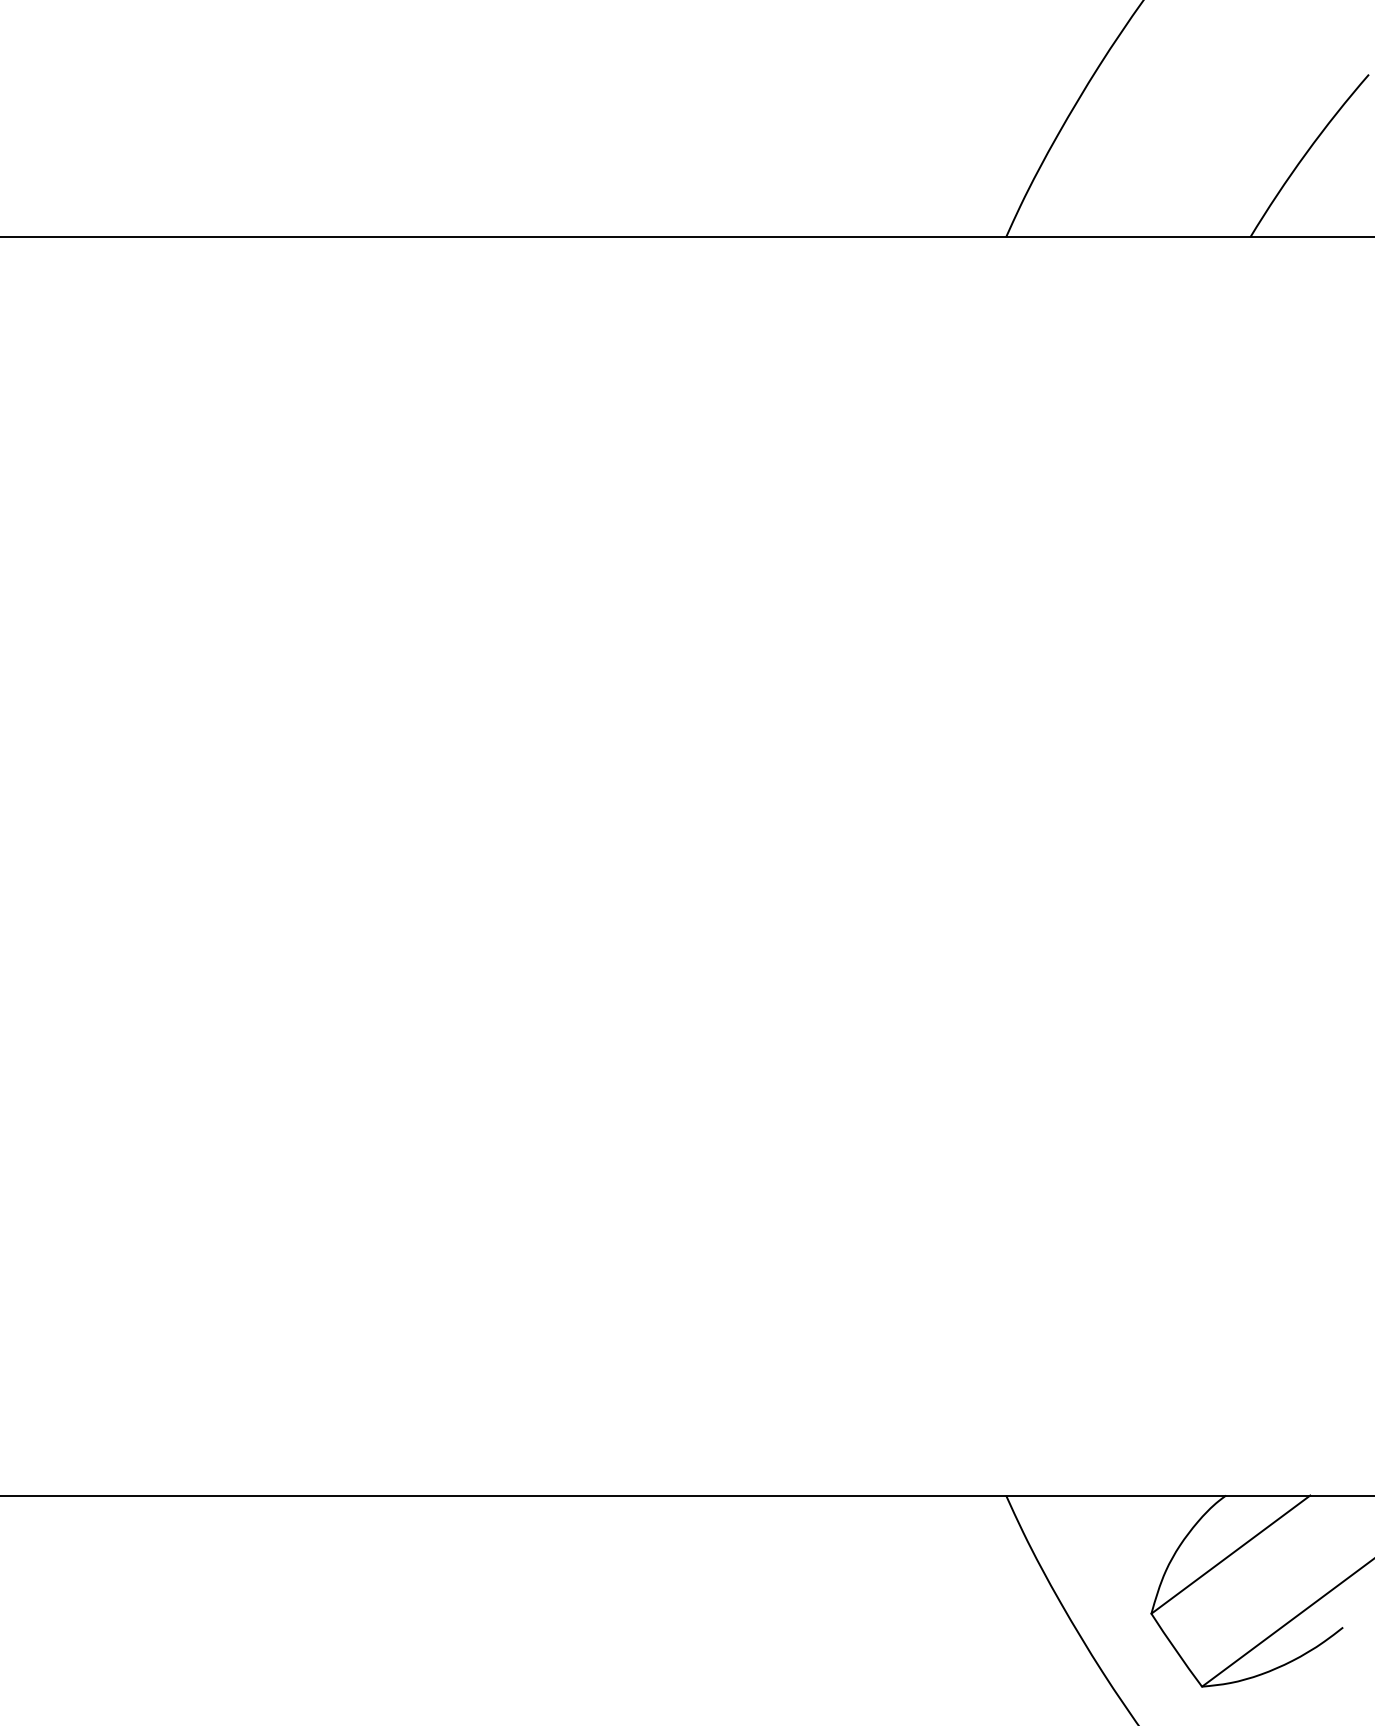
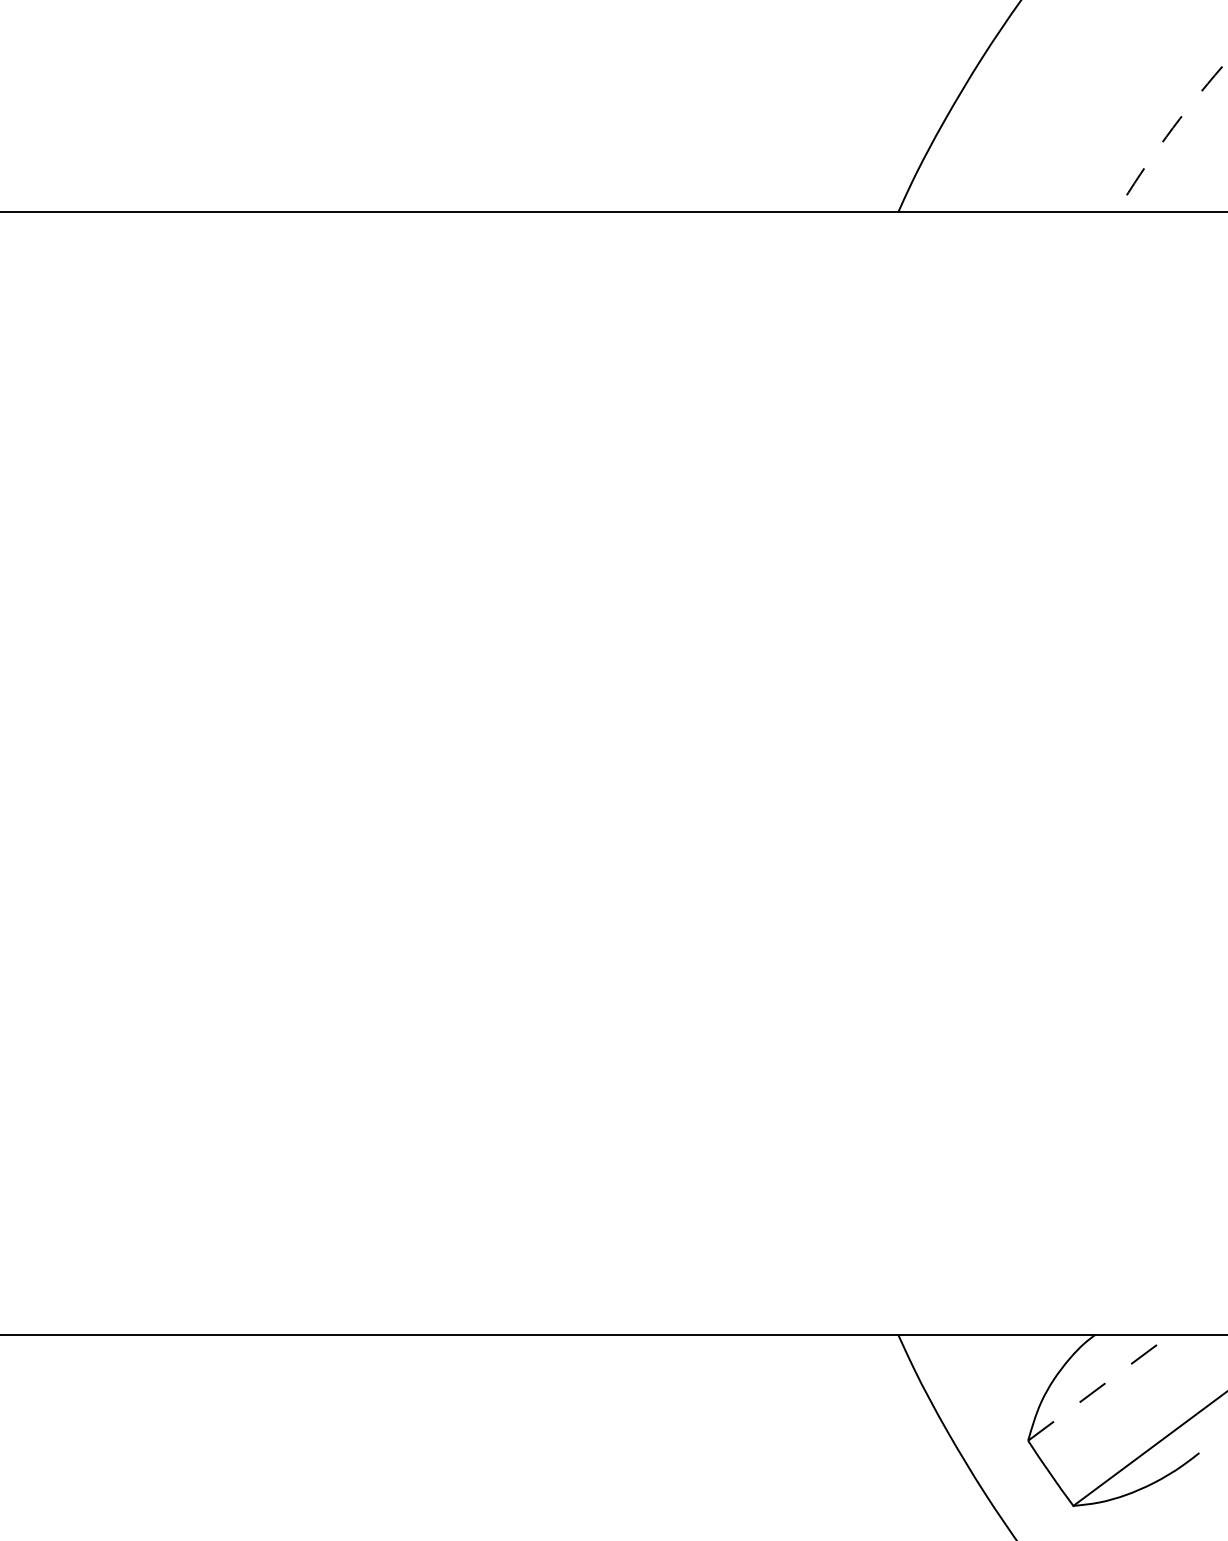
arc: (1306, 153) -> (1166, 137), solid -> dashed
line: (1231, 1554) -> (1099, 1387), solid -> dashed

